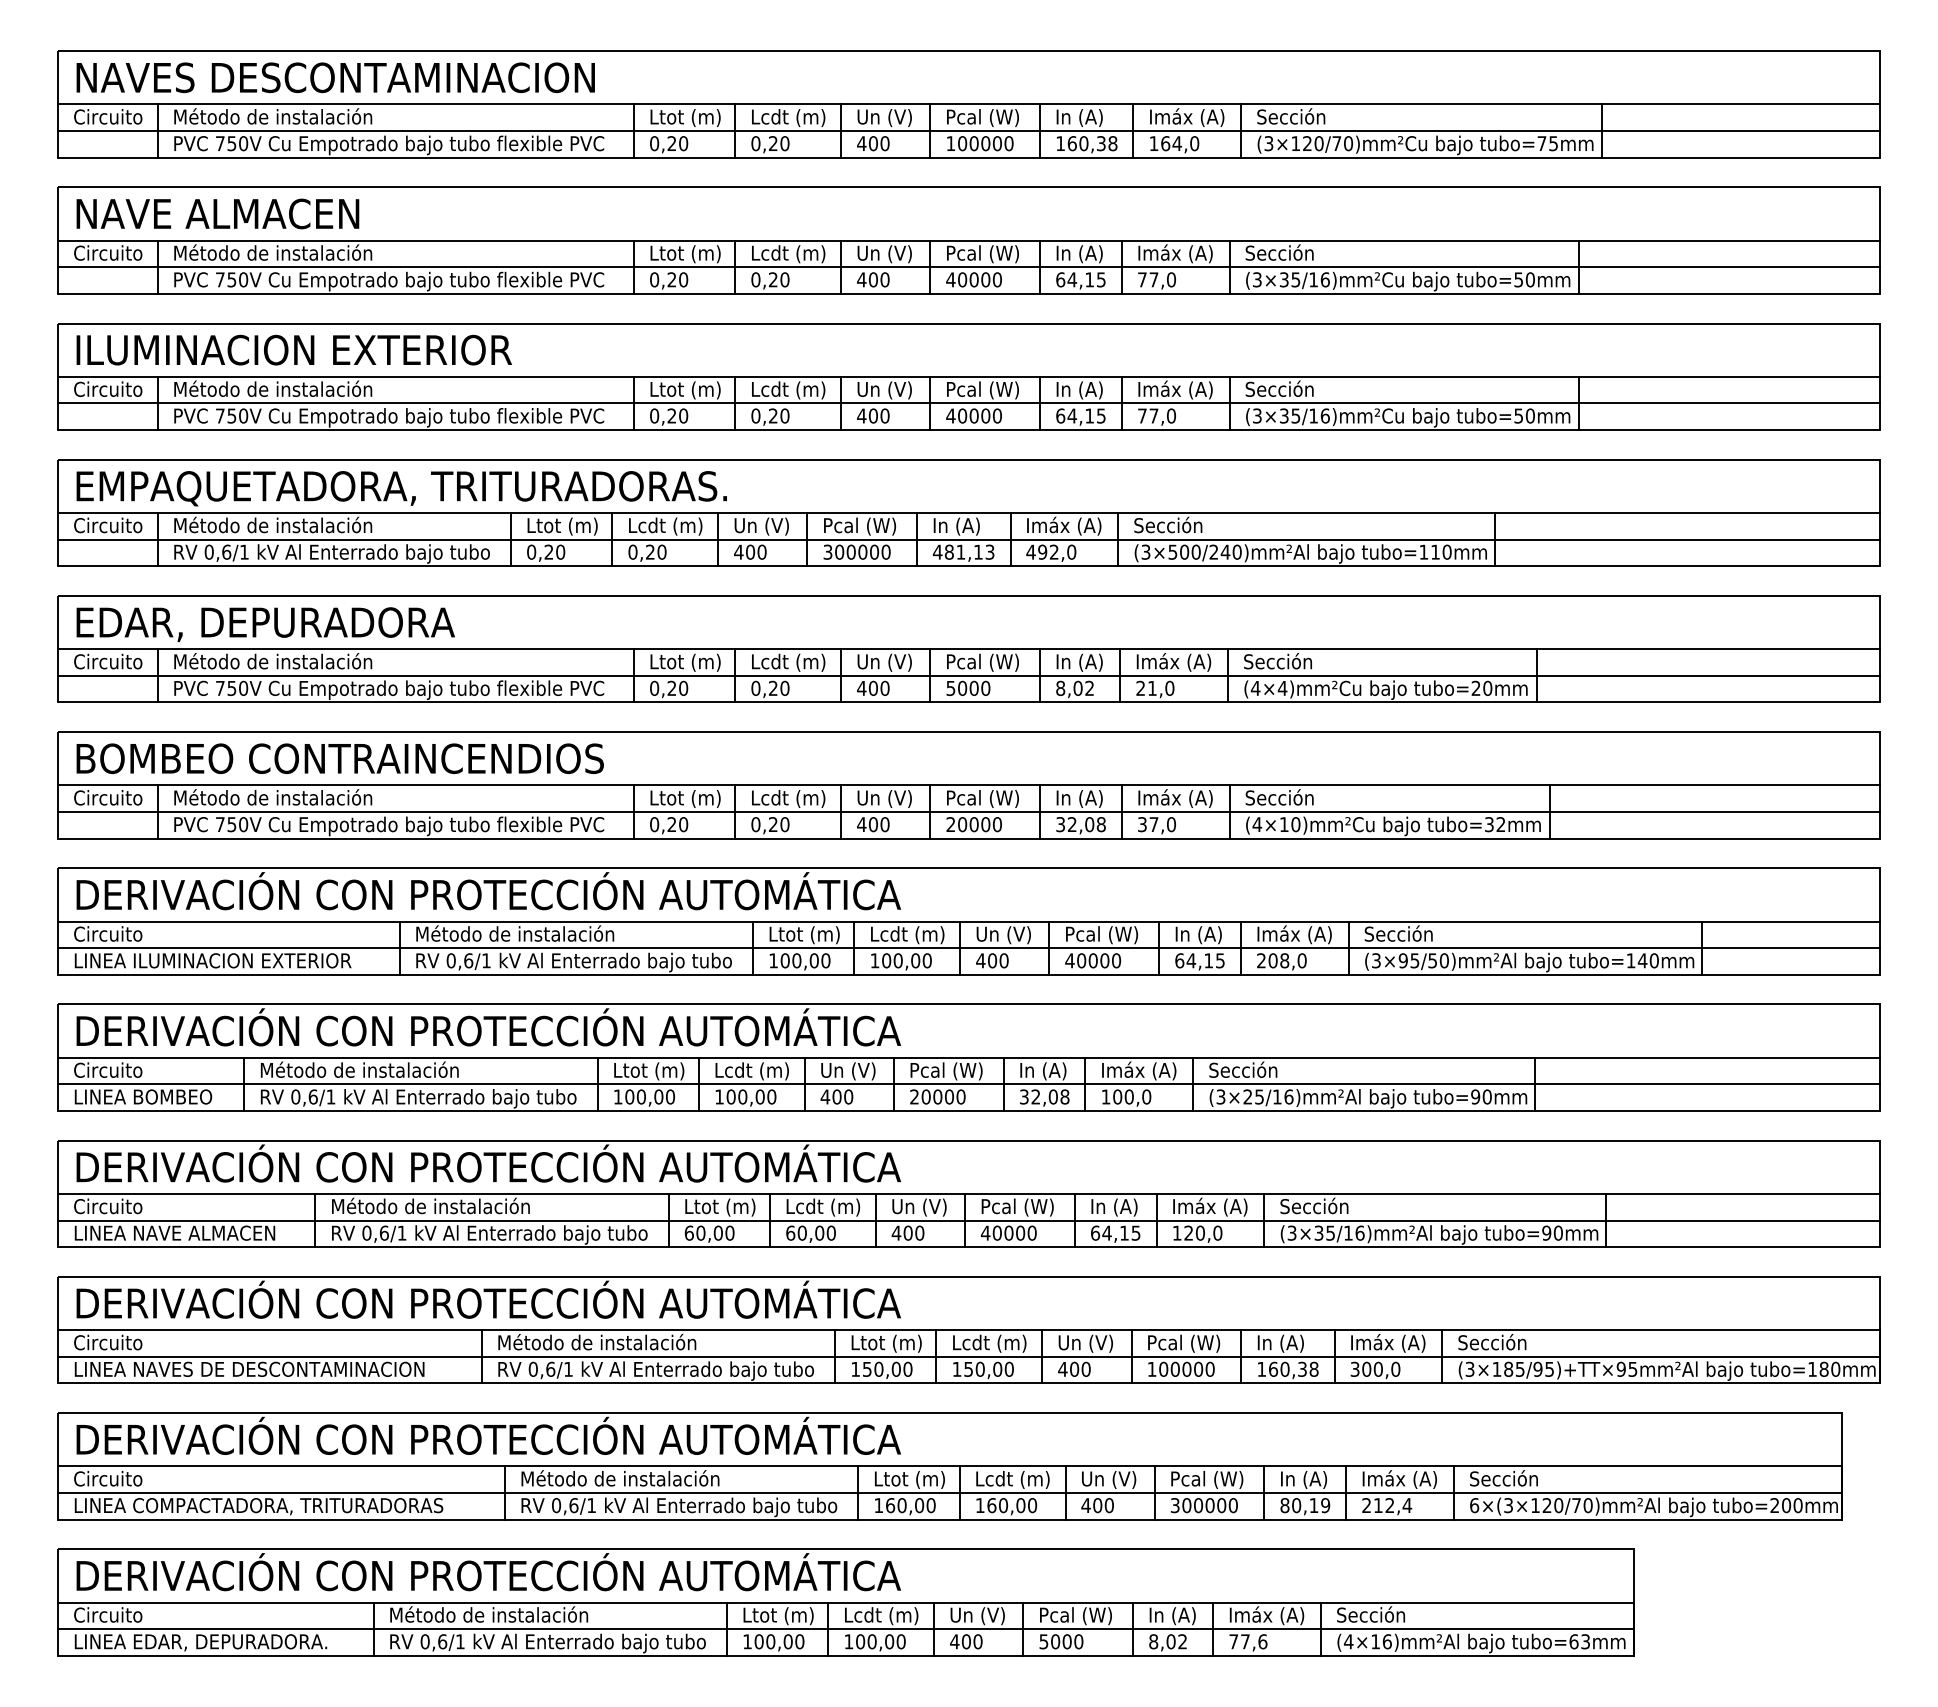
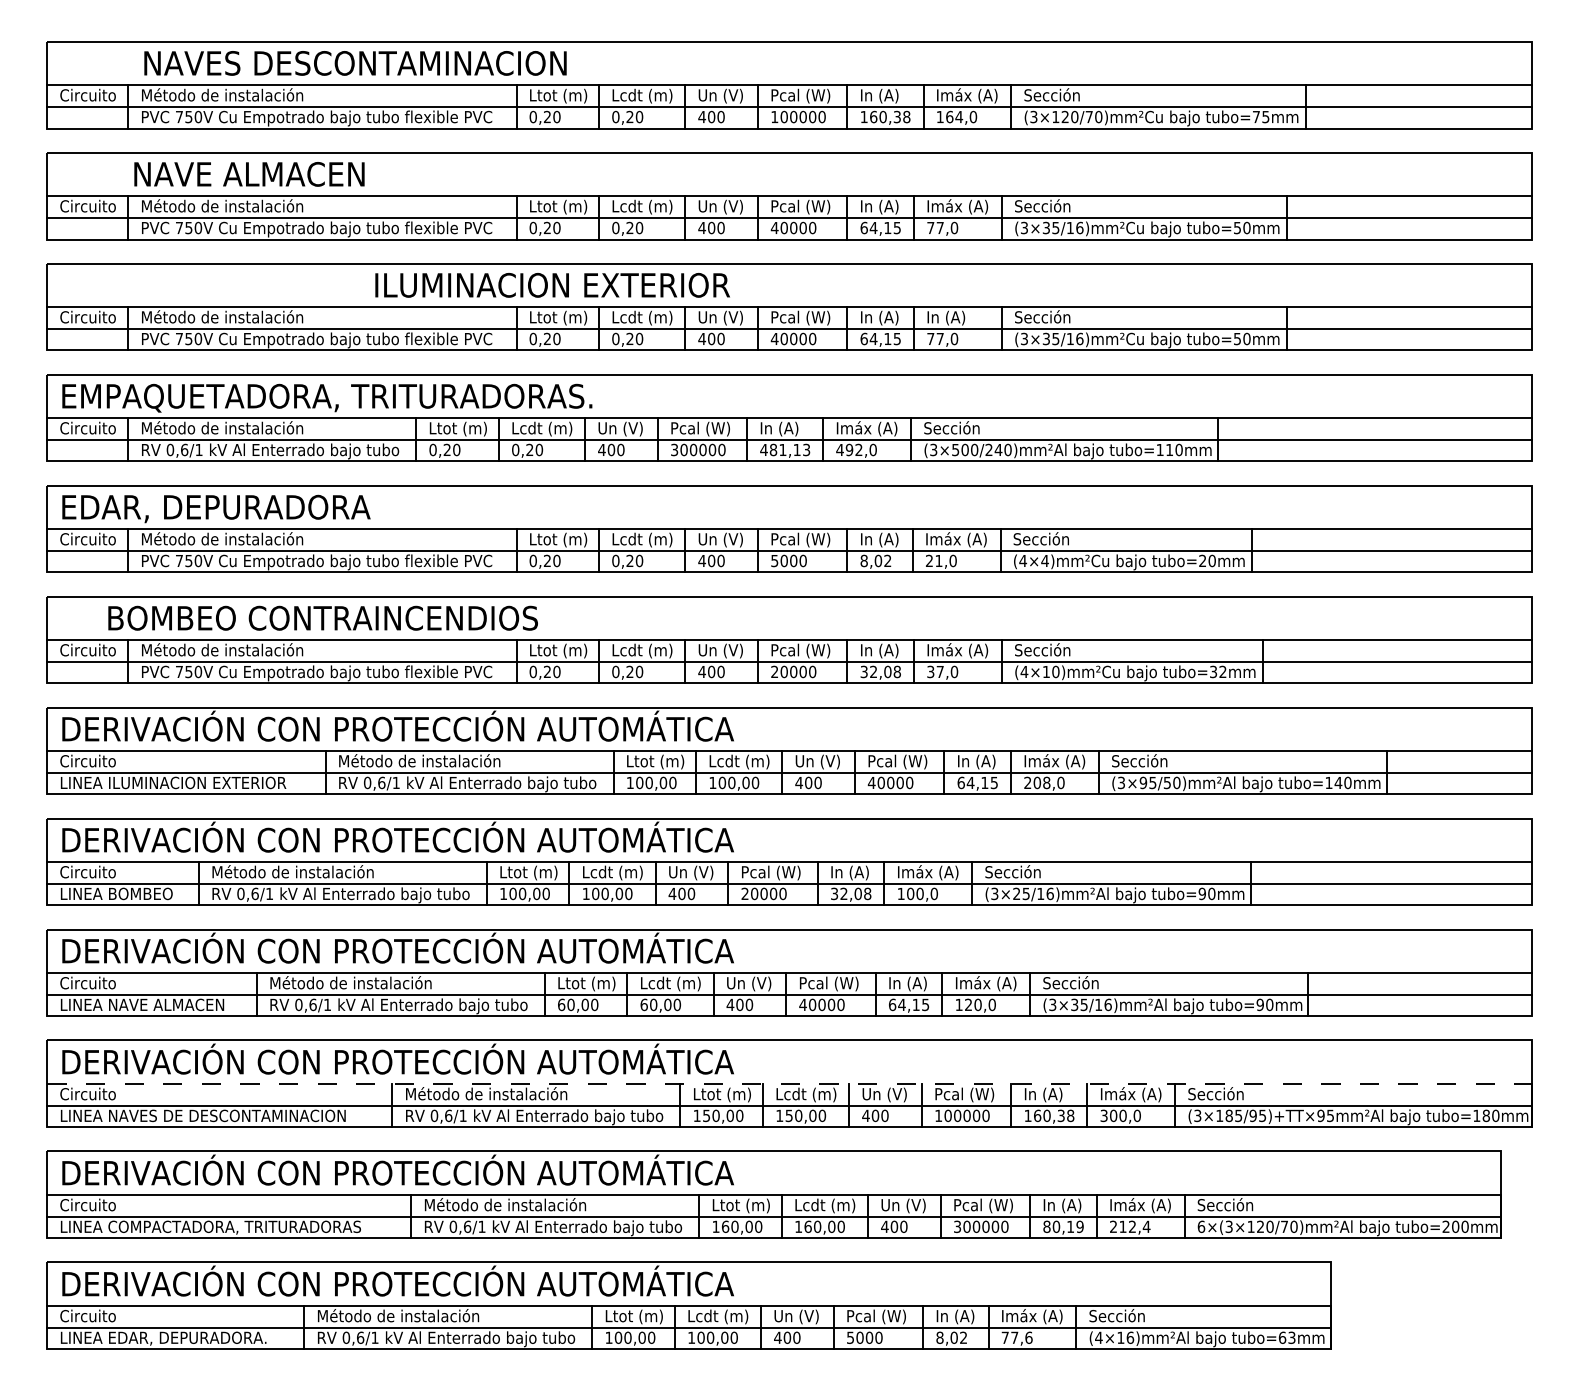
text: (335, 77) -> (355, 63), moved
text: (217, 214) -> (249, 174), moved
text: (294, 350) -> (552, 285), moved
text: (1181, 389) -> (962, 317), Imáx (A) -> In (A)
text: (339, 757) -> (322, 617), moved
line: (969, 1329) -> (789, 1083), solid -> dashed

